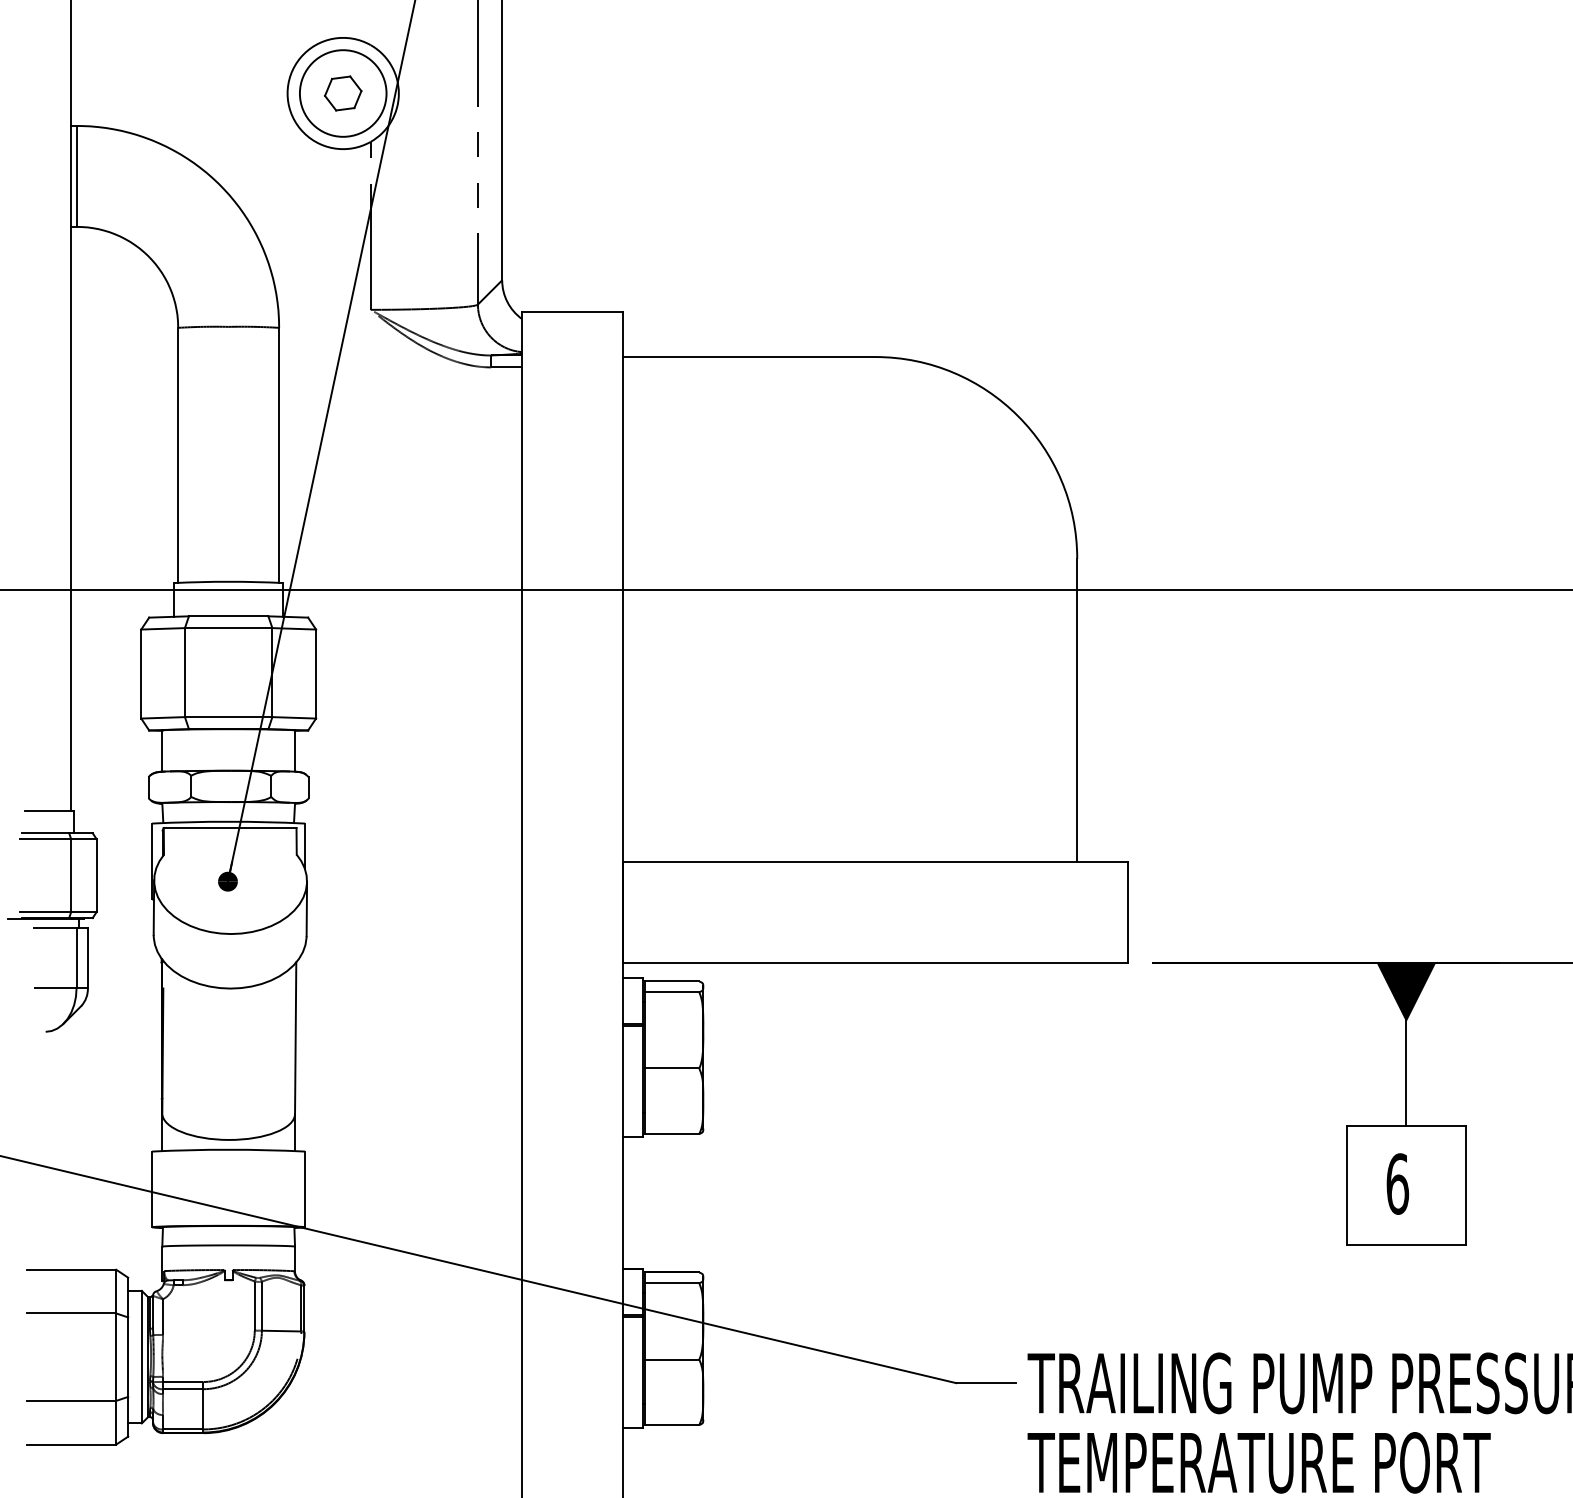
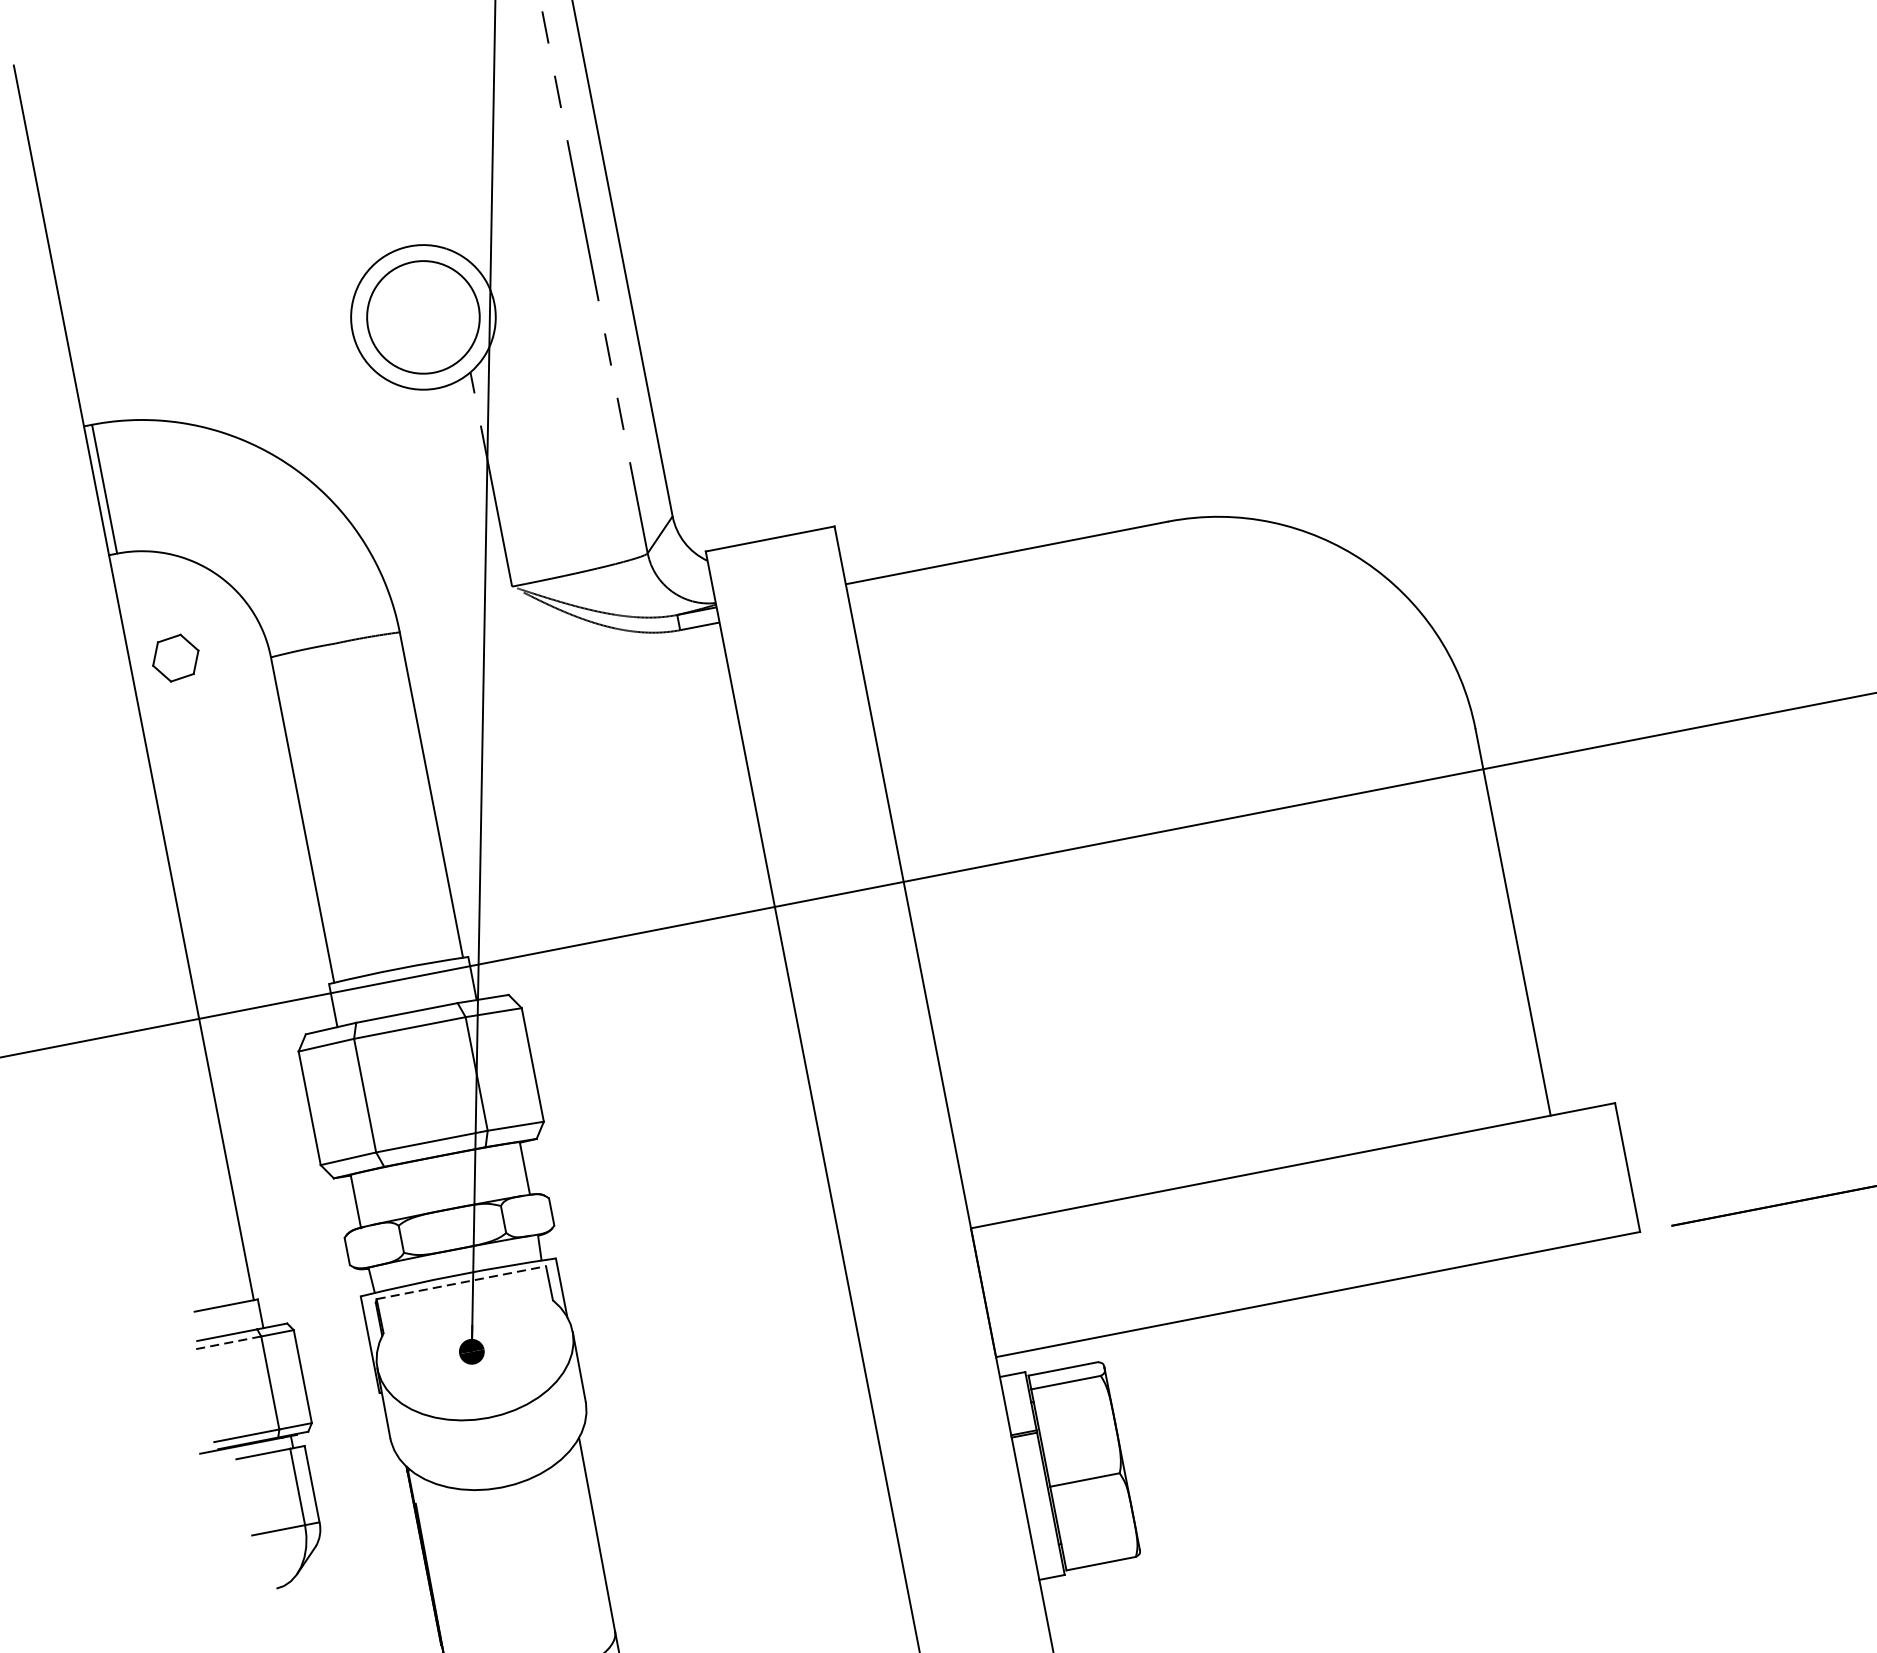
part: (343, 93) -> (176, 658), moved
line: (230, 828) -> (461, 1283), solid -> dashed
line: (45, 839) -> (228, 1343), solid -> dashed

